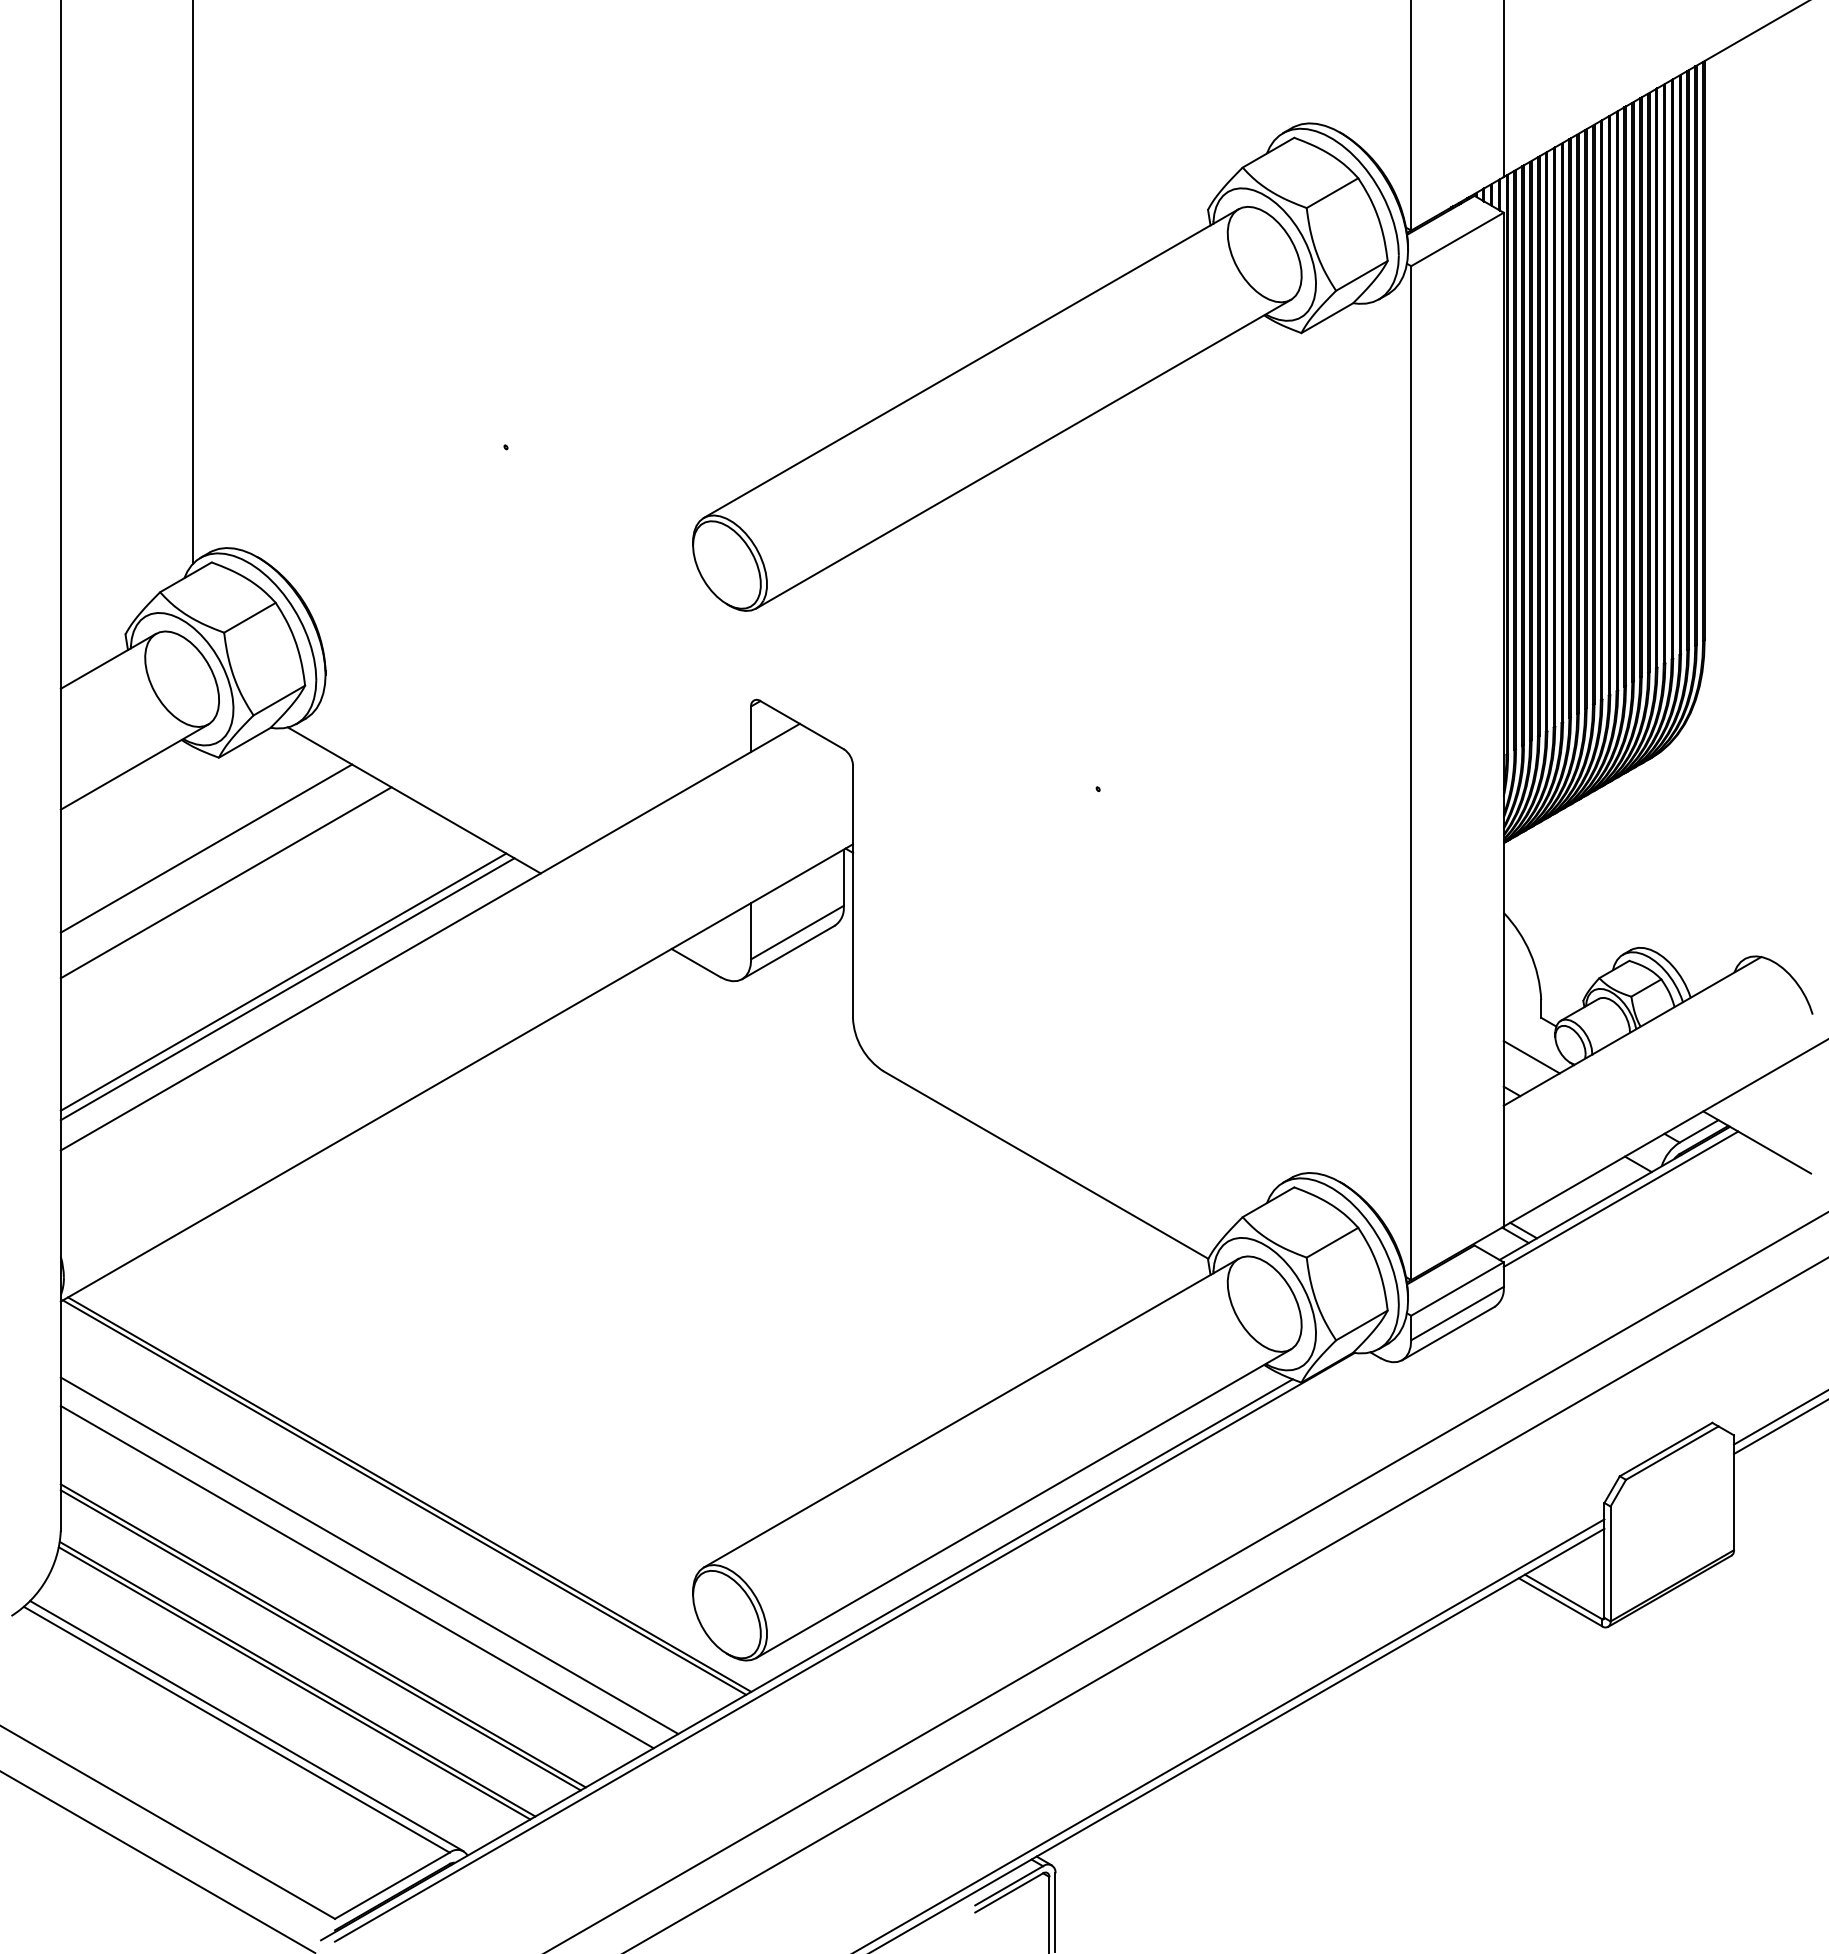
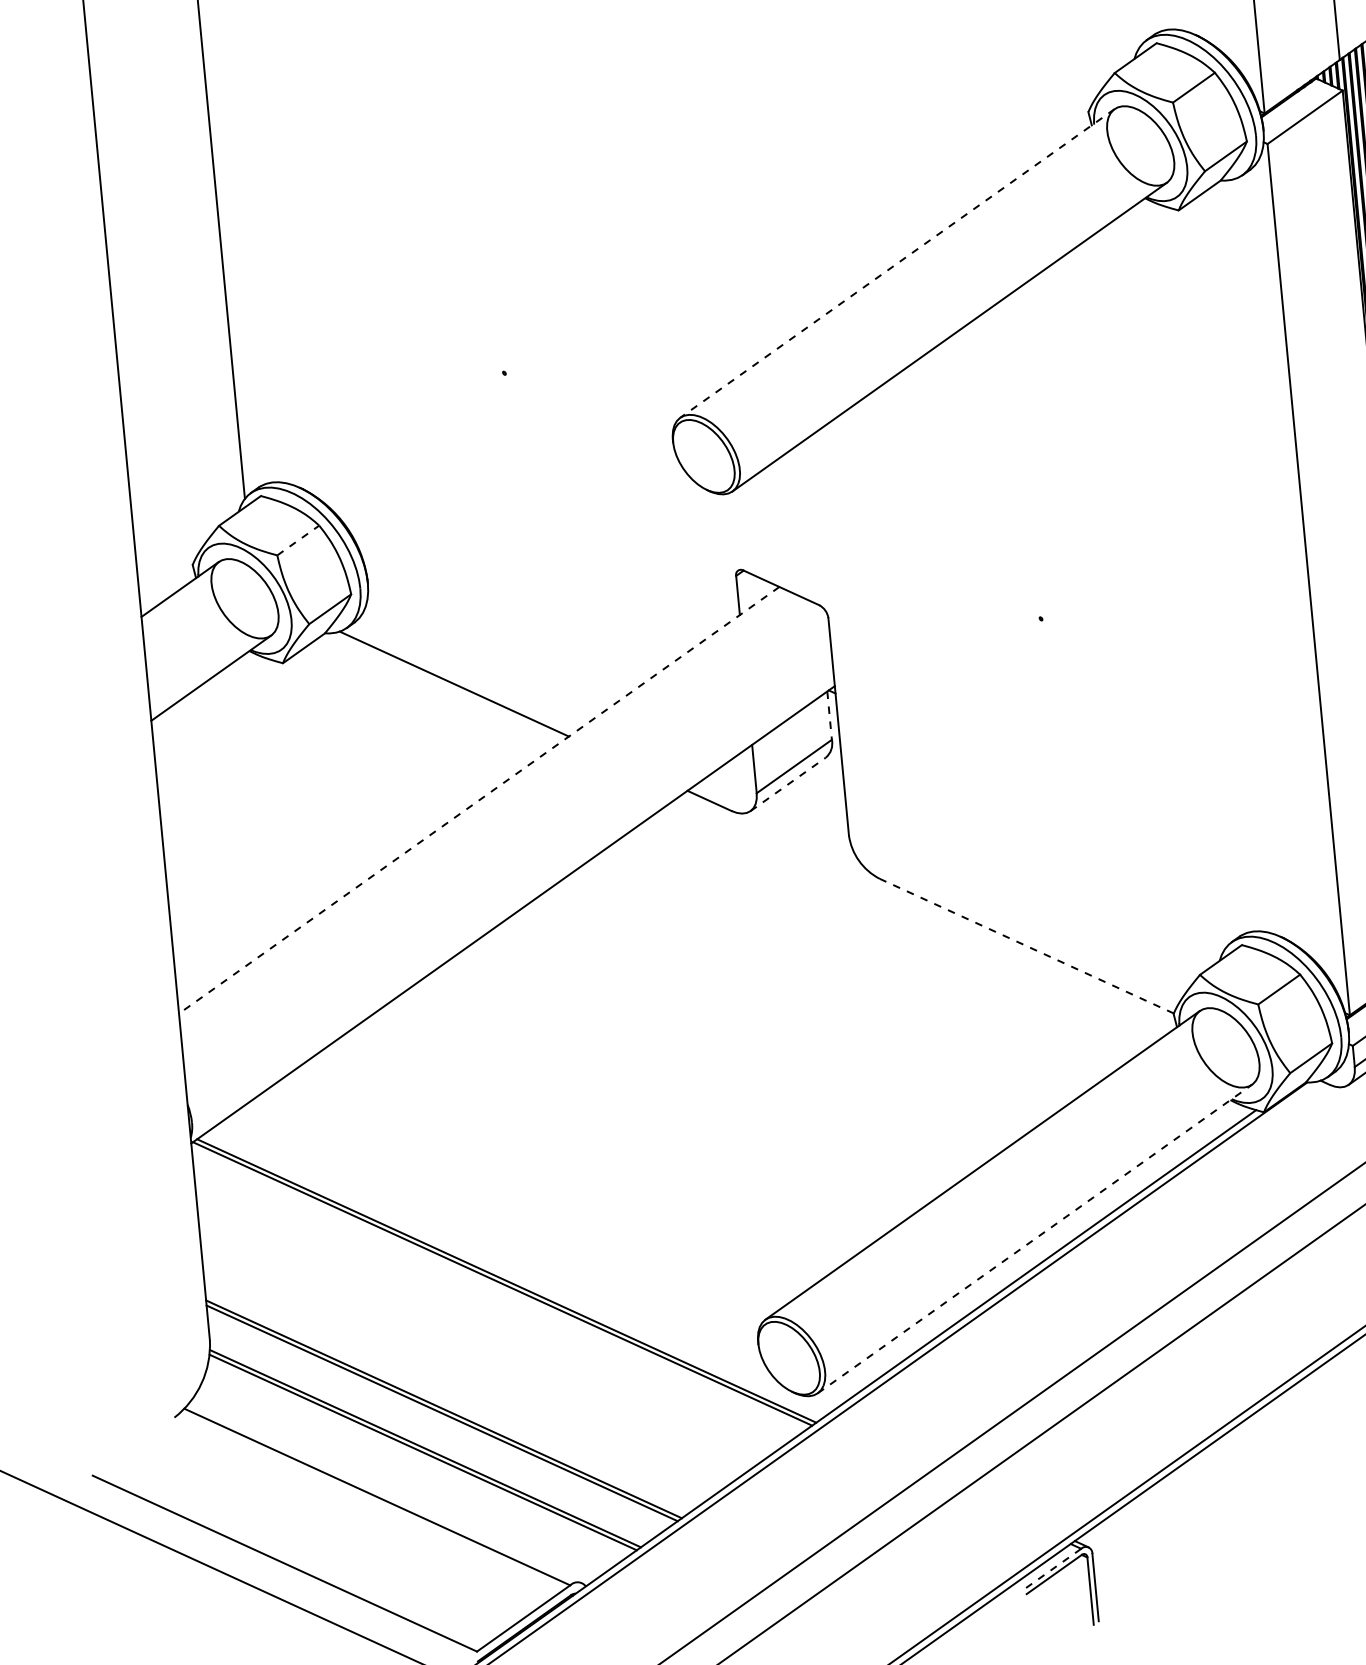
line: (971, 363) -> (897, 263), solid -> dashed
line: (249, 617) -> (297, 540), solid -> dashed
line: (206, 848) -> (279, 742), removed
line: (843, 878) -> (829, 716), solid -> dashed
line: (225, 882) -> (298, 769), removed
line: (430, 937) -> (479, 800), solid -> dashed
line: (788, 952) -> (788, 784), solid -> dashed
line: (283, 981) -> (356, 850), removed
line: (287, 989) -> (360, 856), removed
line: (1045, 1164) -> (1026, 945), solid -> dashed
line: (1023, 1503) -> (1034, 1238), solid -> dashed
line: (369, 1555) -> (477, 1336), removed
line: (356, 1576) -> (467, 1355), removed
line: (246, 1726) -> (385, 1493), removed
line: (1008, 1886) -> (1053, 1569), solid -> dashed

